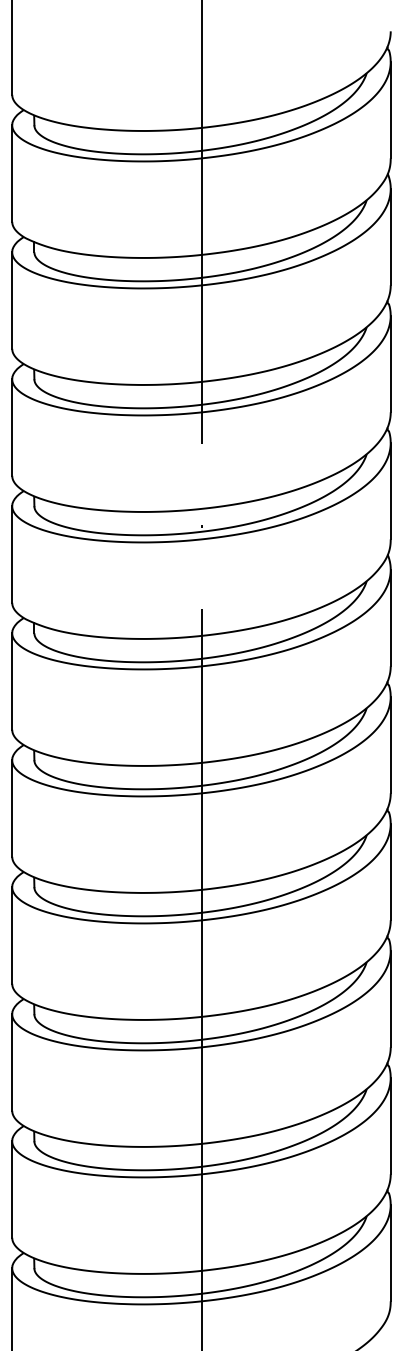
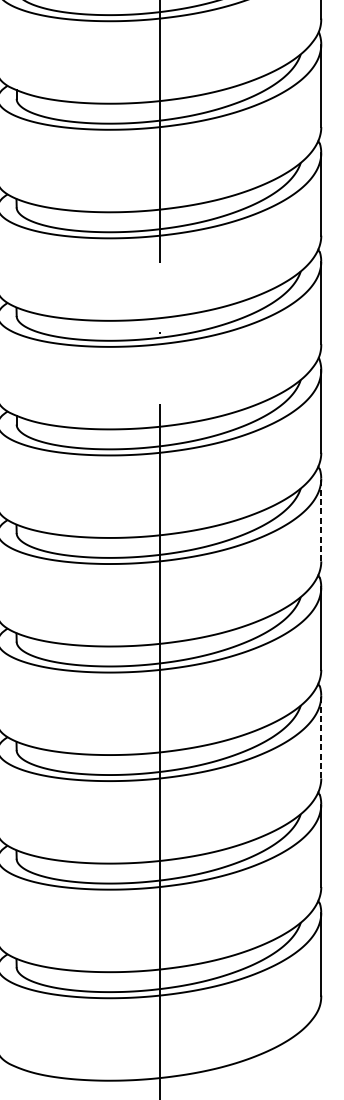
line: (390, 744) -> (321, 519), solid -> dashed
line: (390, 998) -> (321, 736), solid -> dashed

